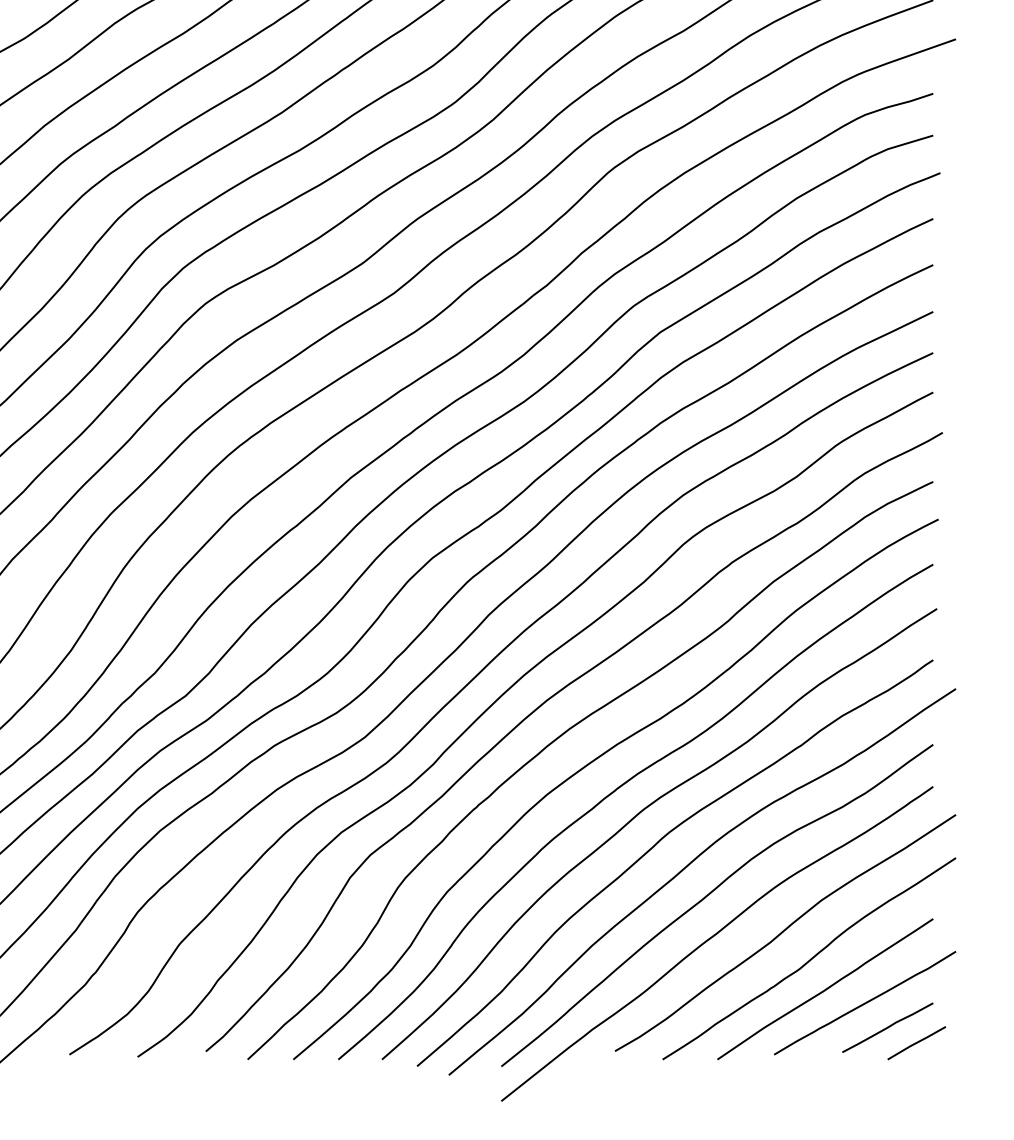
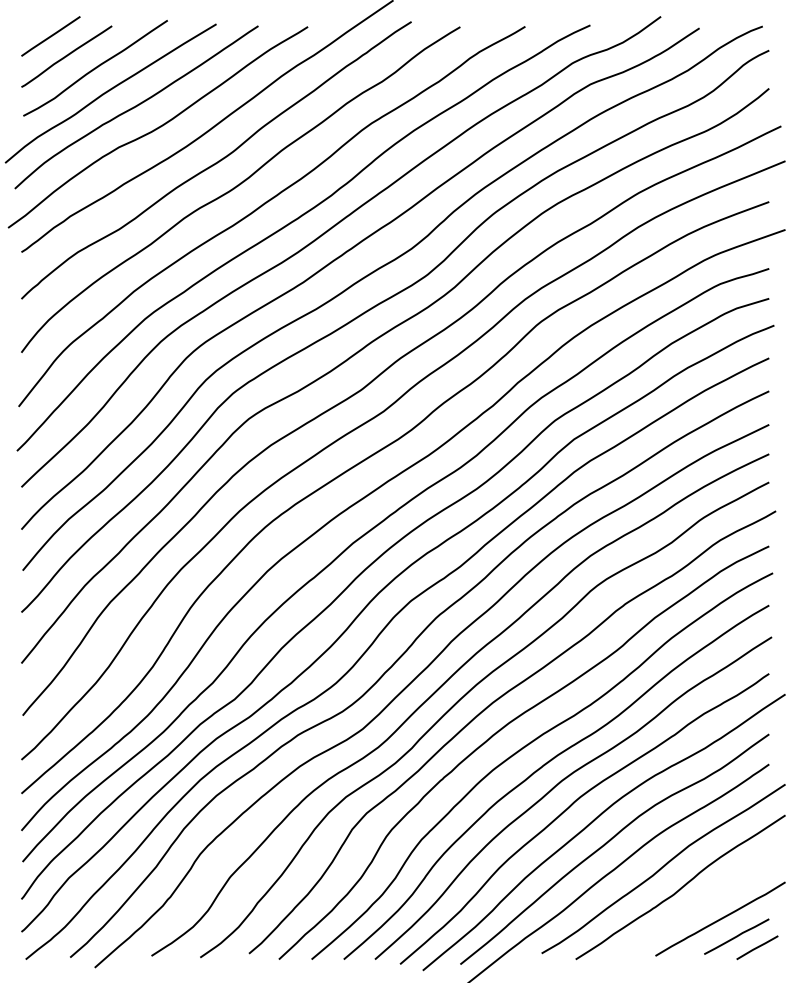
curve: (825, 988) -> (692, 908), removed

